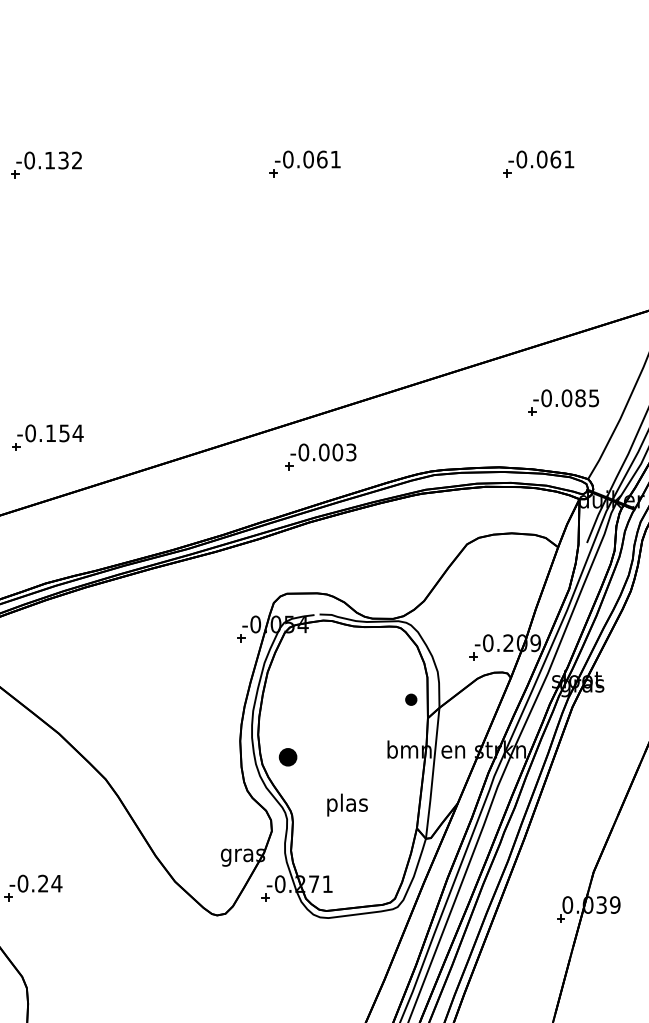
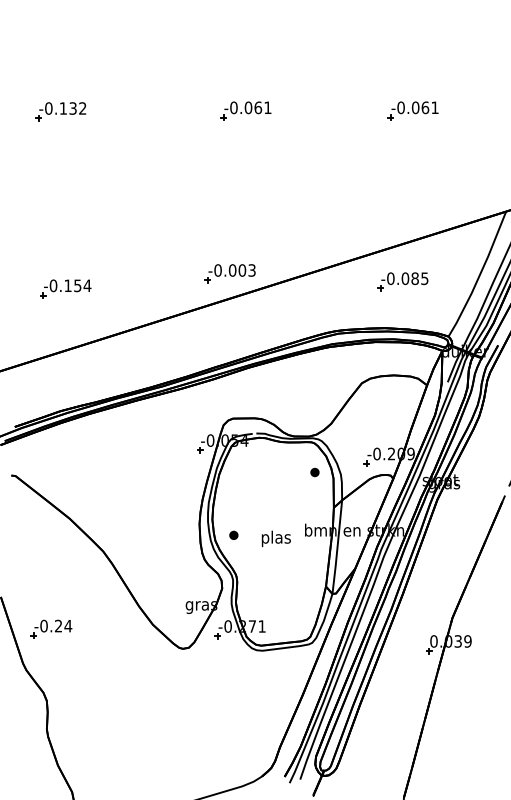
part: (562, 402) -> (402, 281), moved
part: (47, 437) -> (65, 288), moved
part: (319, 456) -> (229, 273), moved
part: (410, 699) -> (314, 472), moved
part: (287, 755) -> (233, 534), size x0.62
text: (346, 804) -> (275, 538), moved

